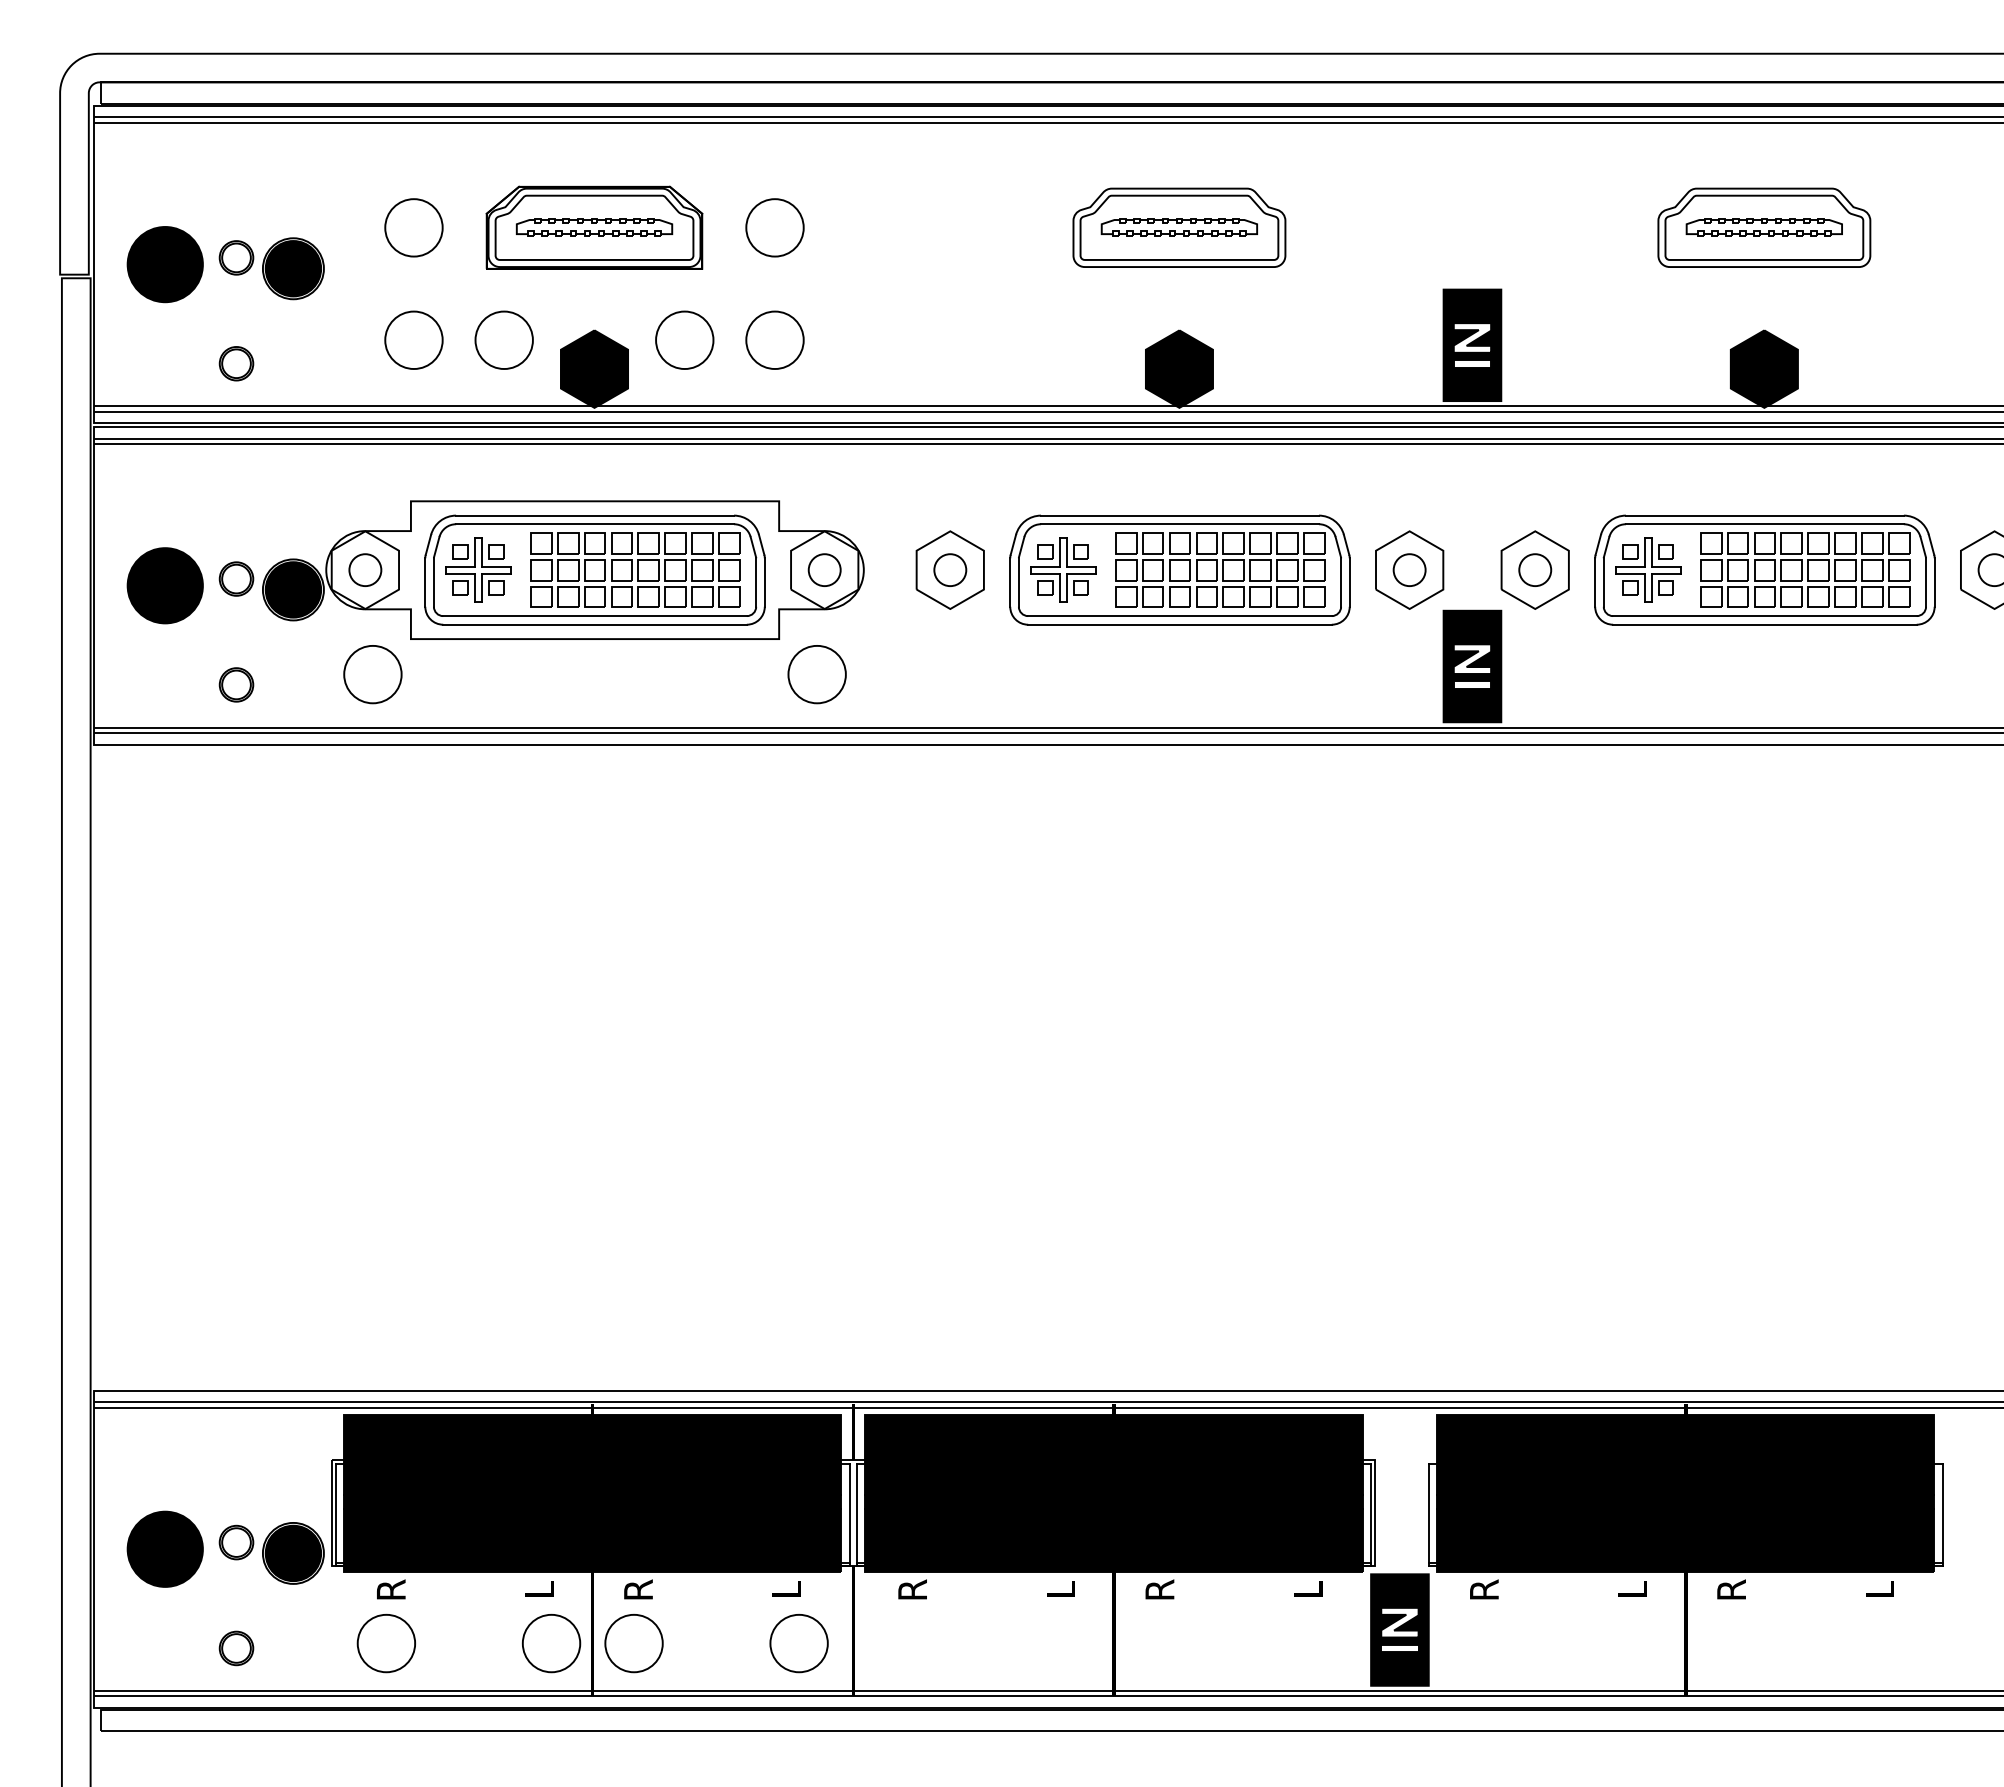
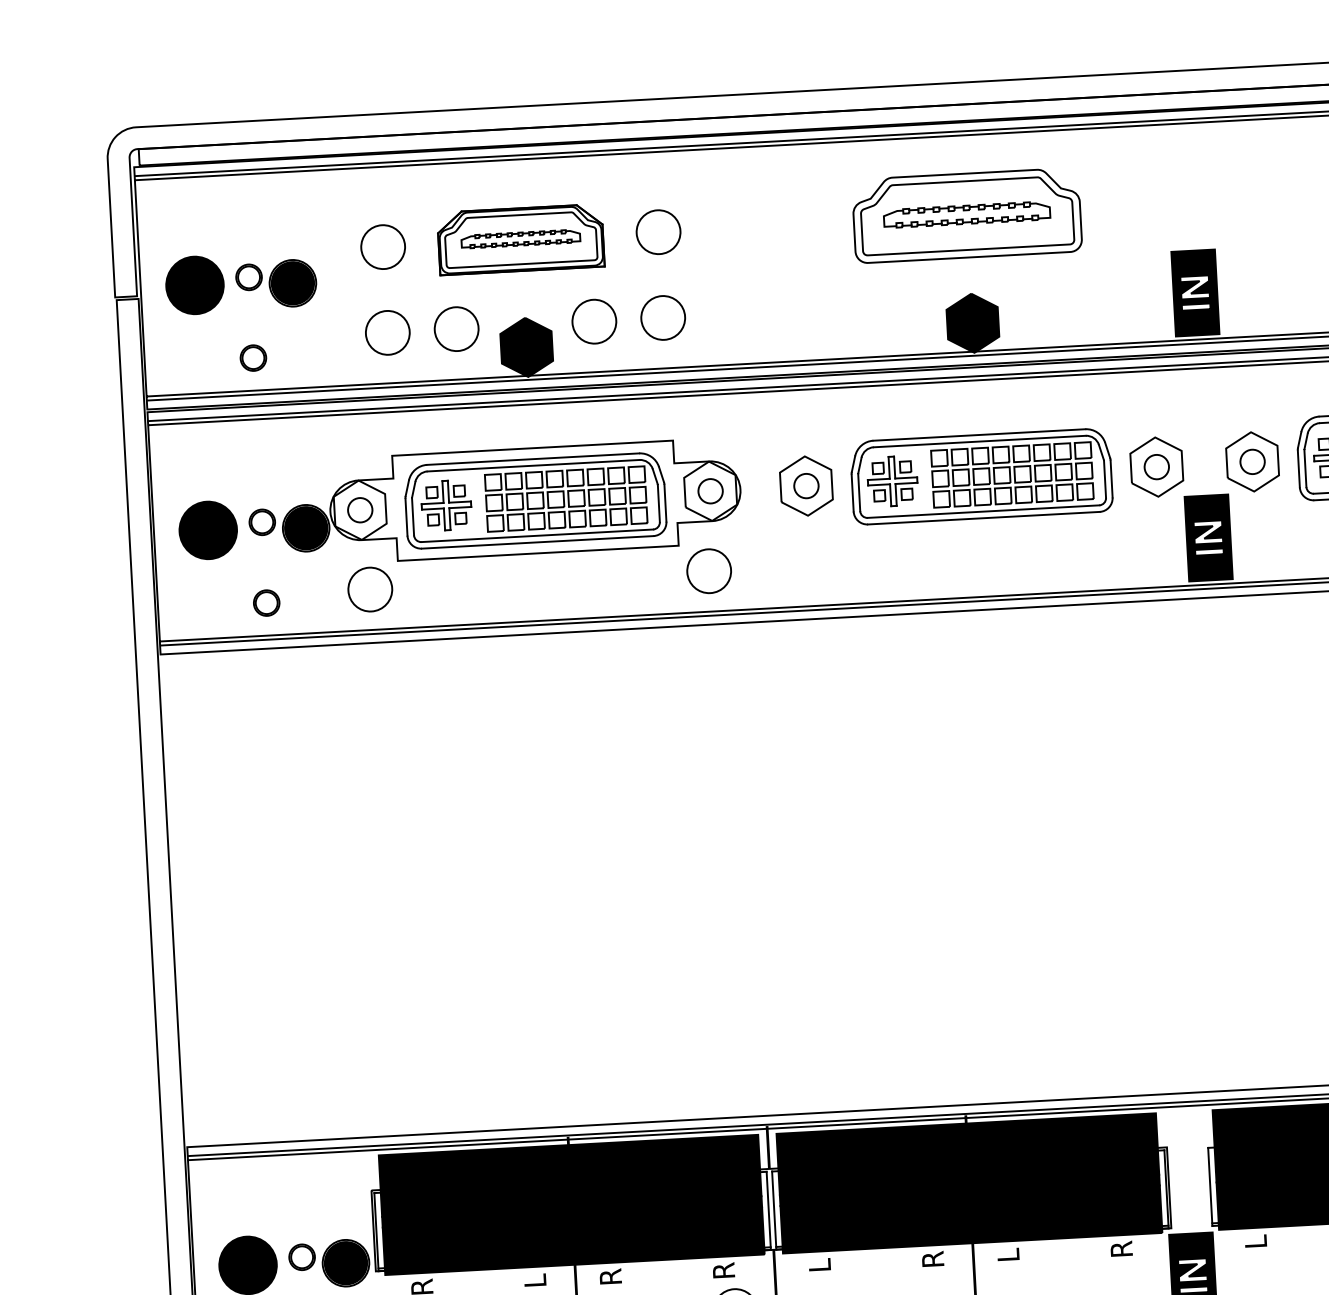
part: (1179, 227) -> (967, 215), size x1.4
text: (786, 1589) -> (723, 1270), L -> R
text: (912, 1589) -> (819, 1265), R -> L
text: (1060, 1589) -> (932, 1259), L -> R
text: (1159, 1589) -> (1008, 1254), R -> L
text: (1308, 1589) -> (1121, 1248), L -> R
text: (1484, 1589) -> (1256, 1241), R -> L

